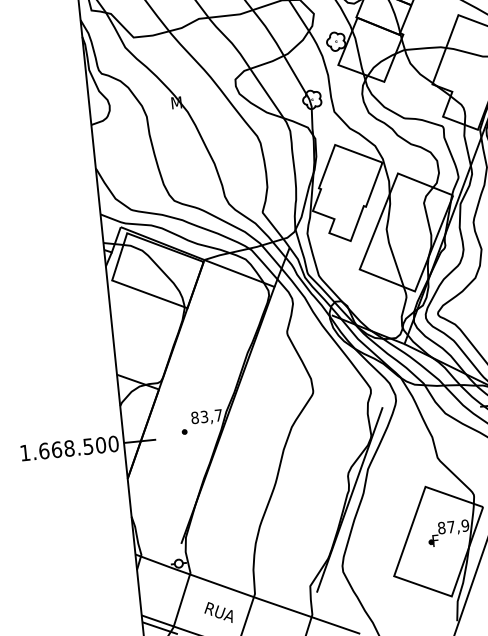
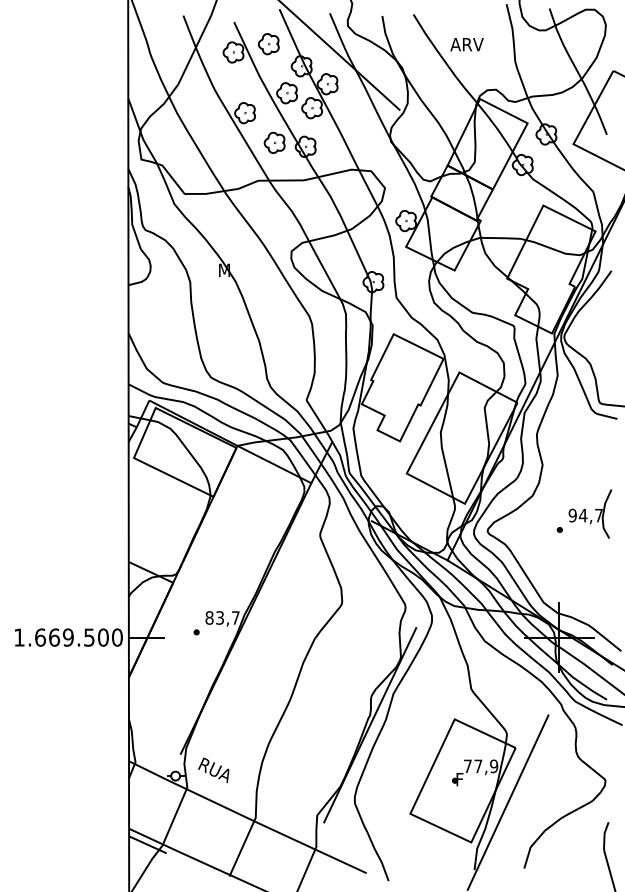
text: (68, 448) -> (67, 637), 1.668.500 -> 1.669.500
text: (441, 528) -> (467, 766), 87,9 -> 77,9
text: (218, 612) -> (213, 770), moved

